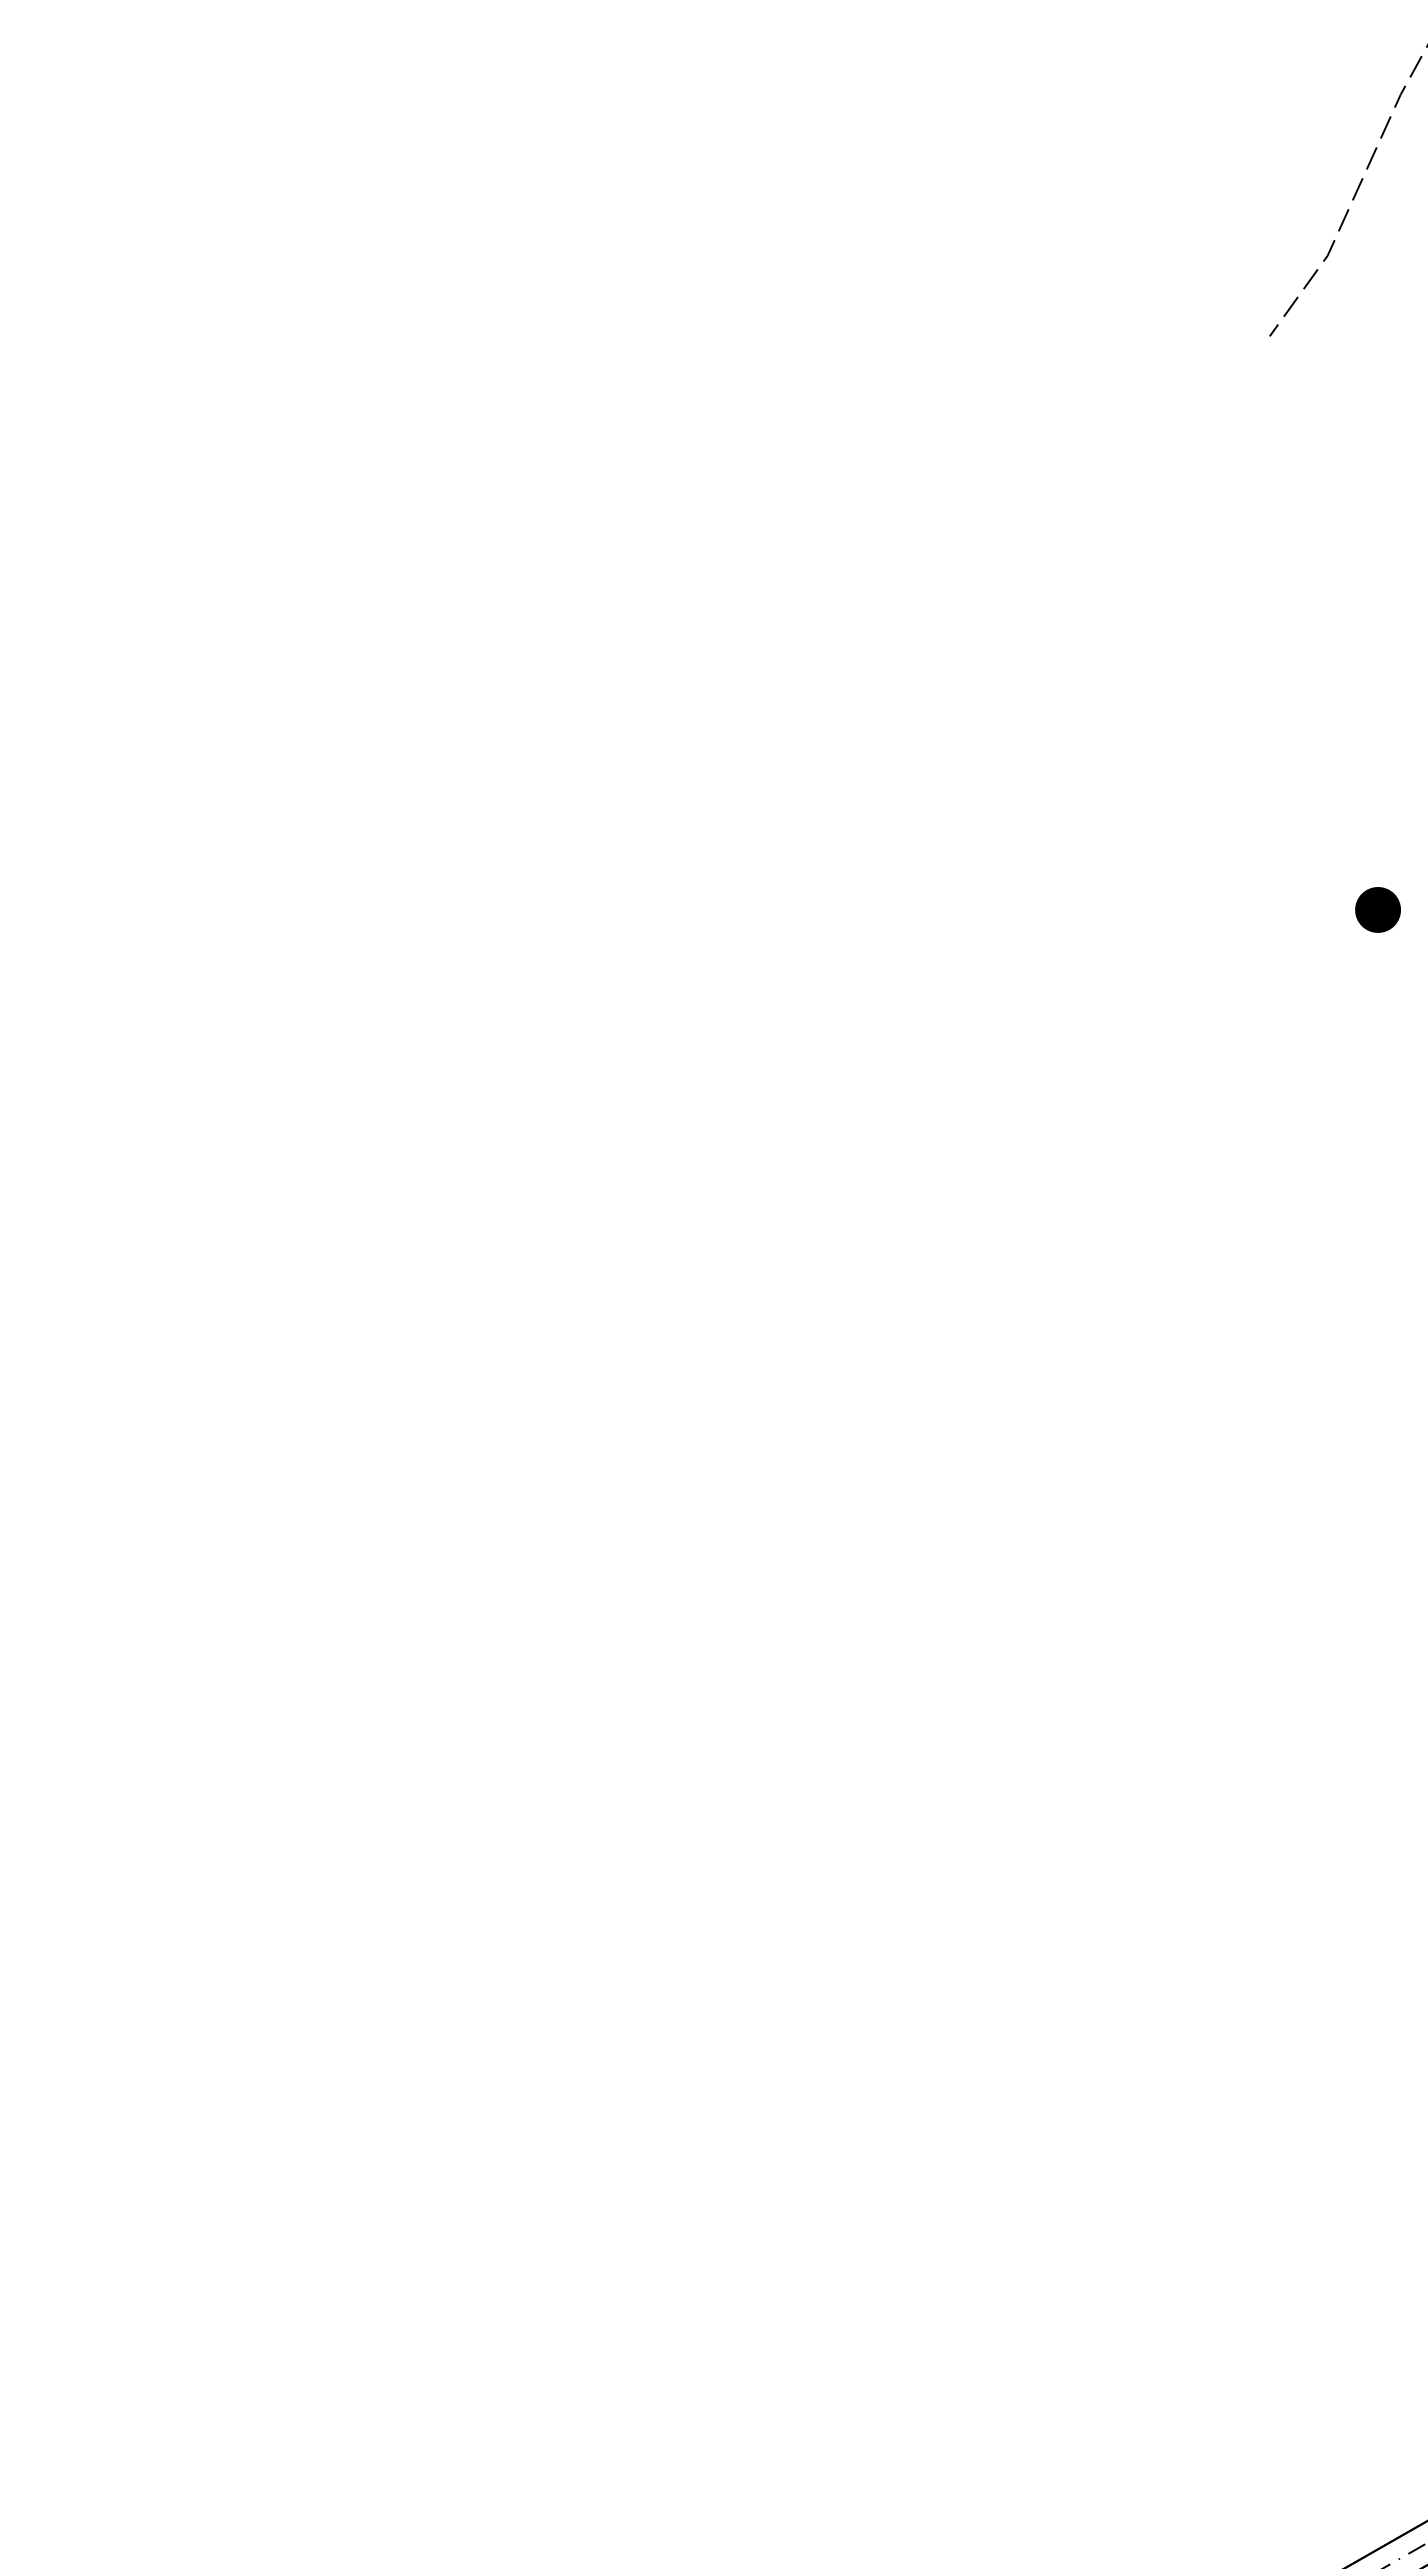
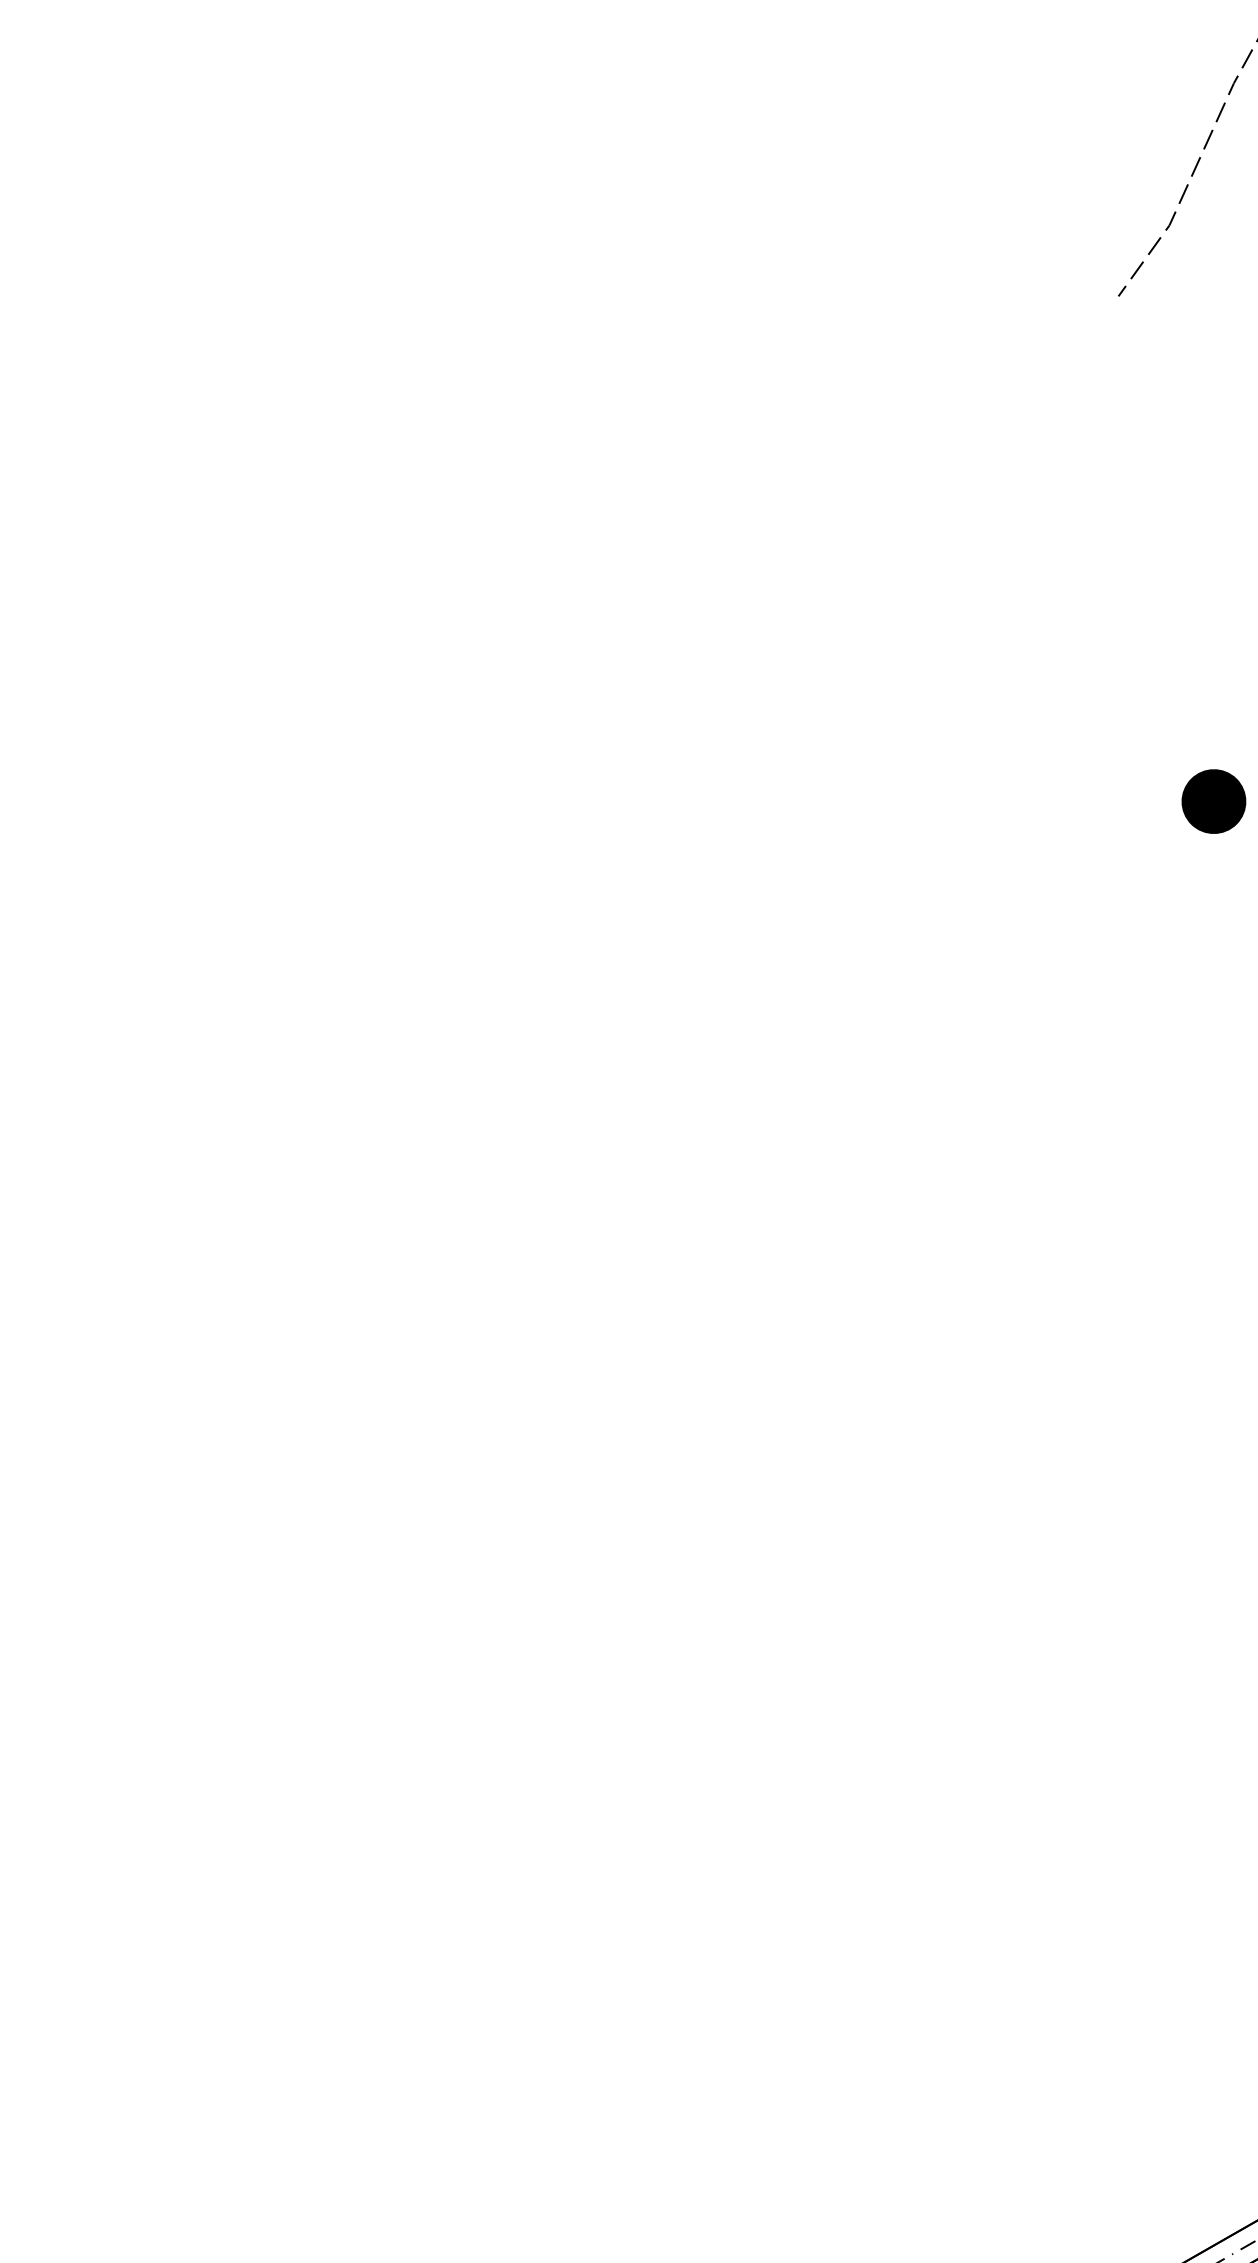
part: (1377, 909) -> (1213, 801), size x1.6

